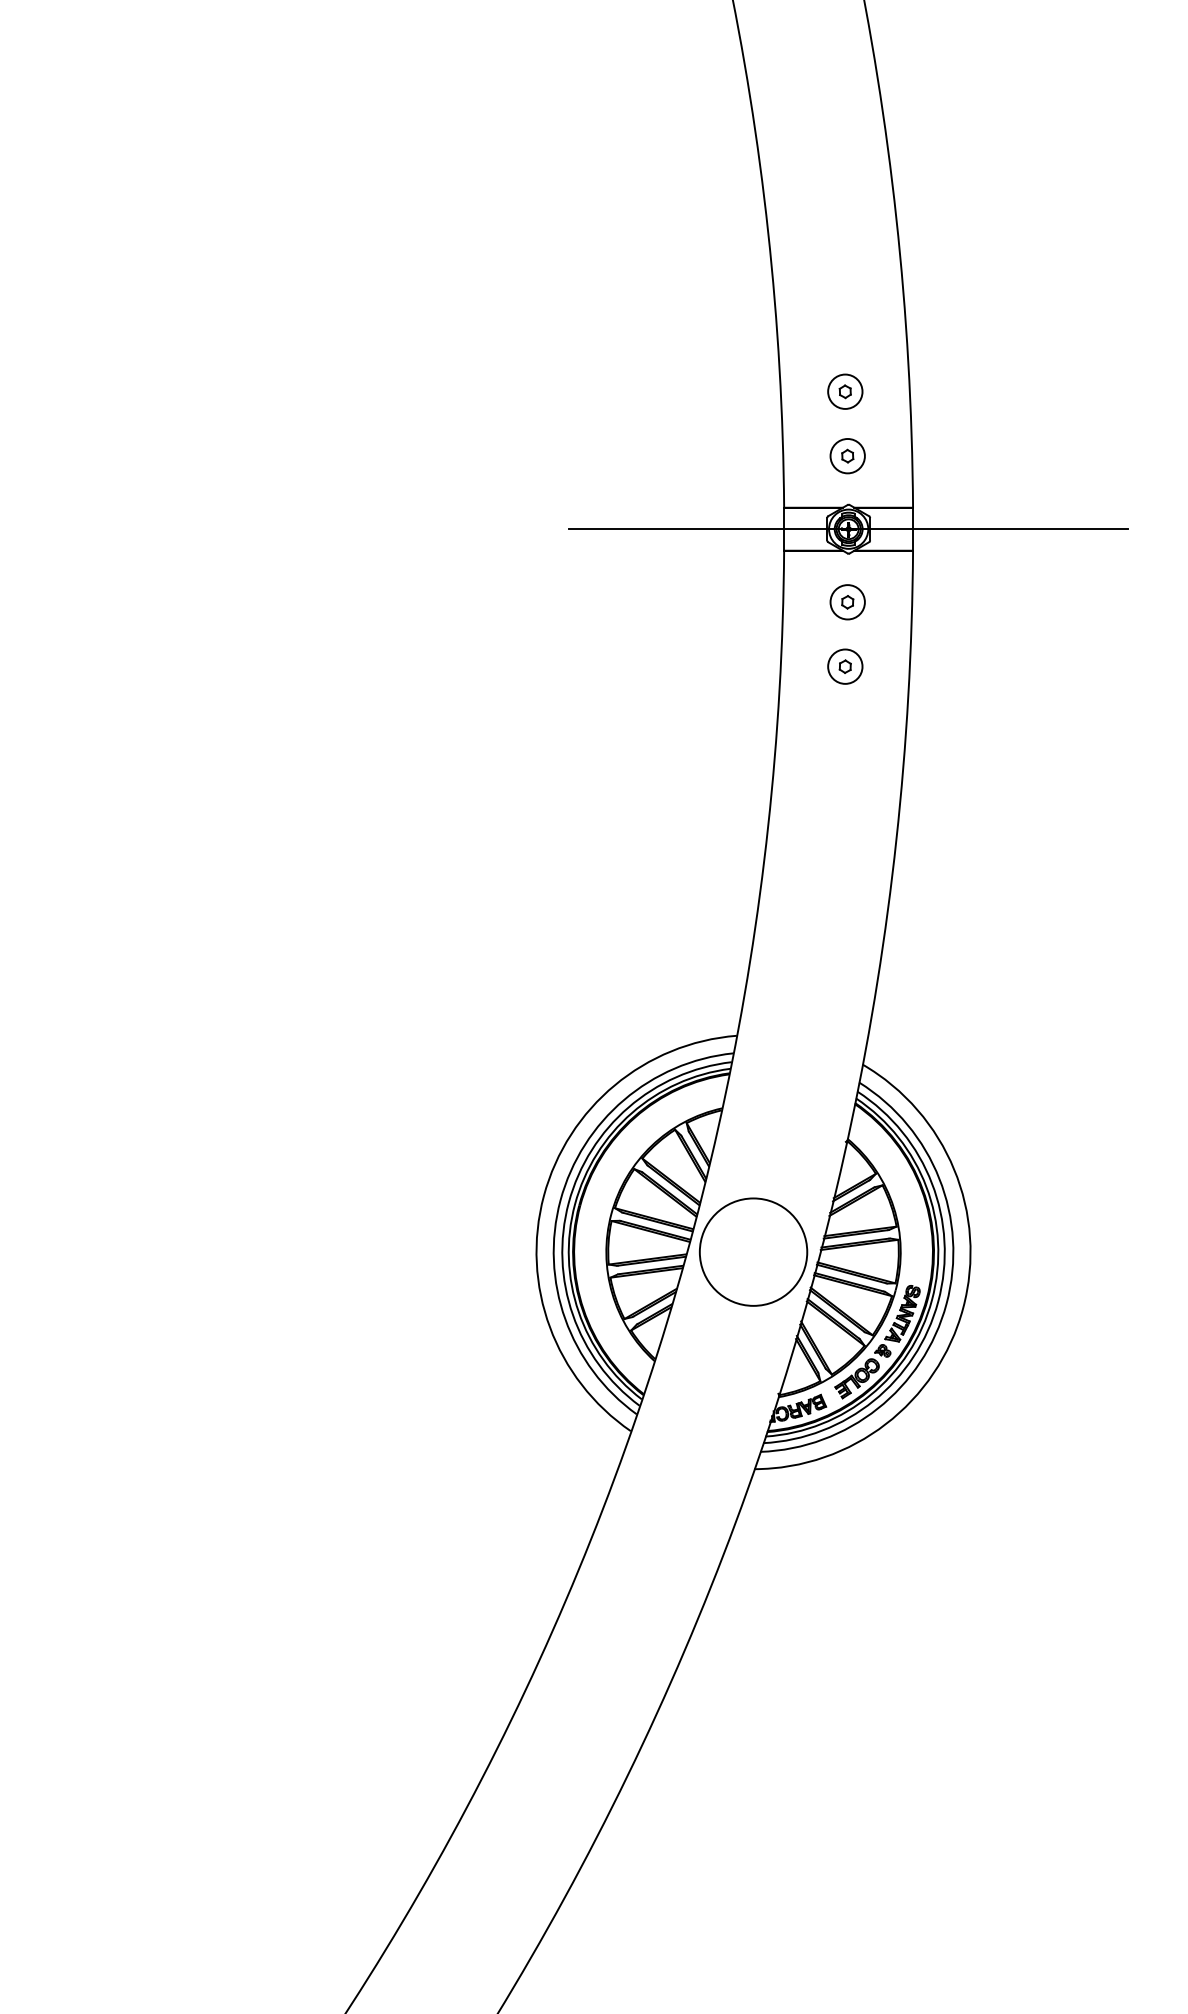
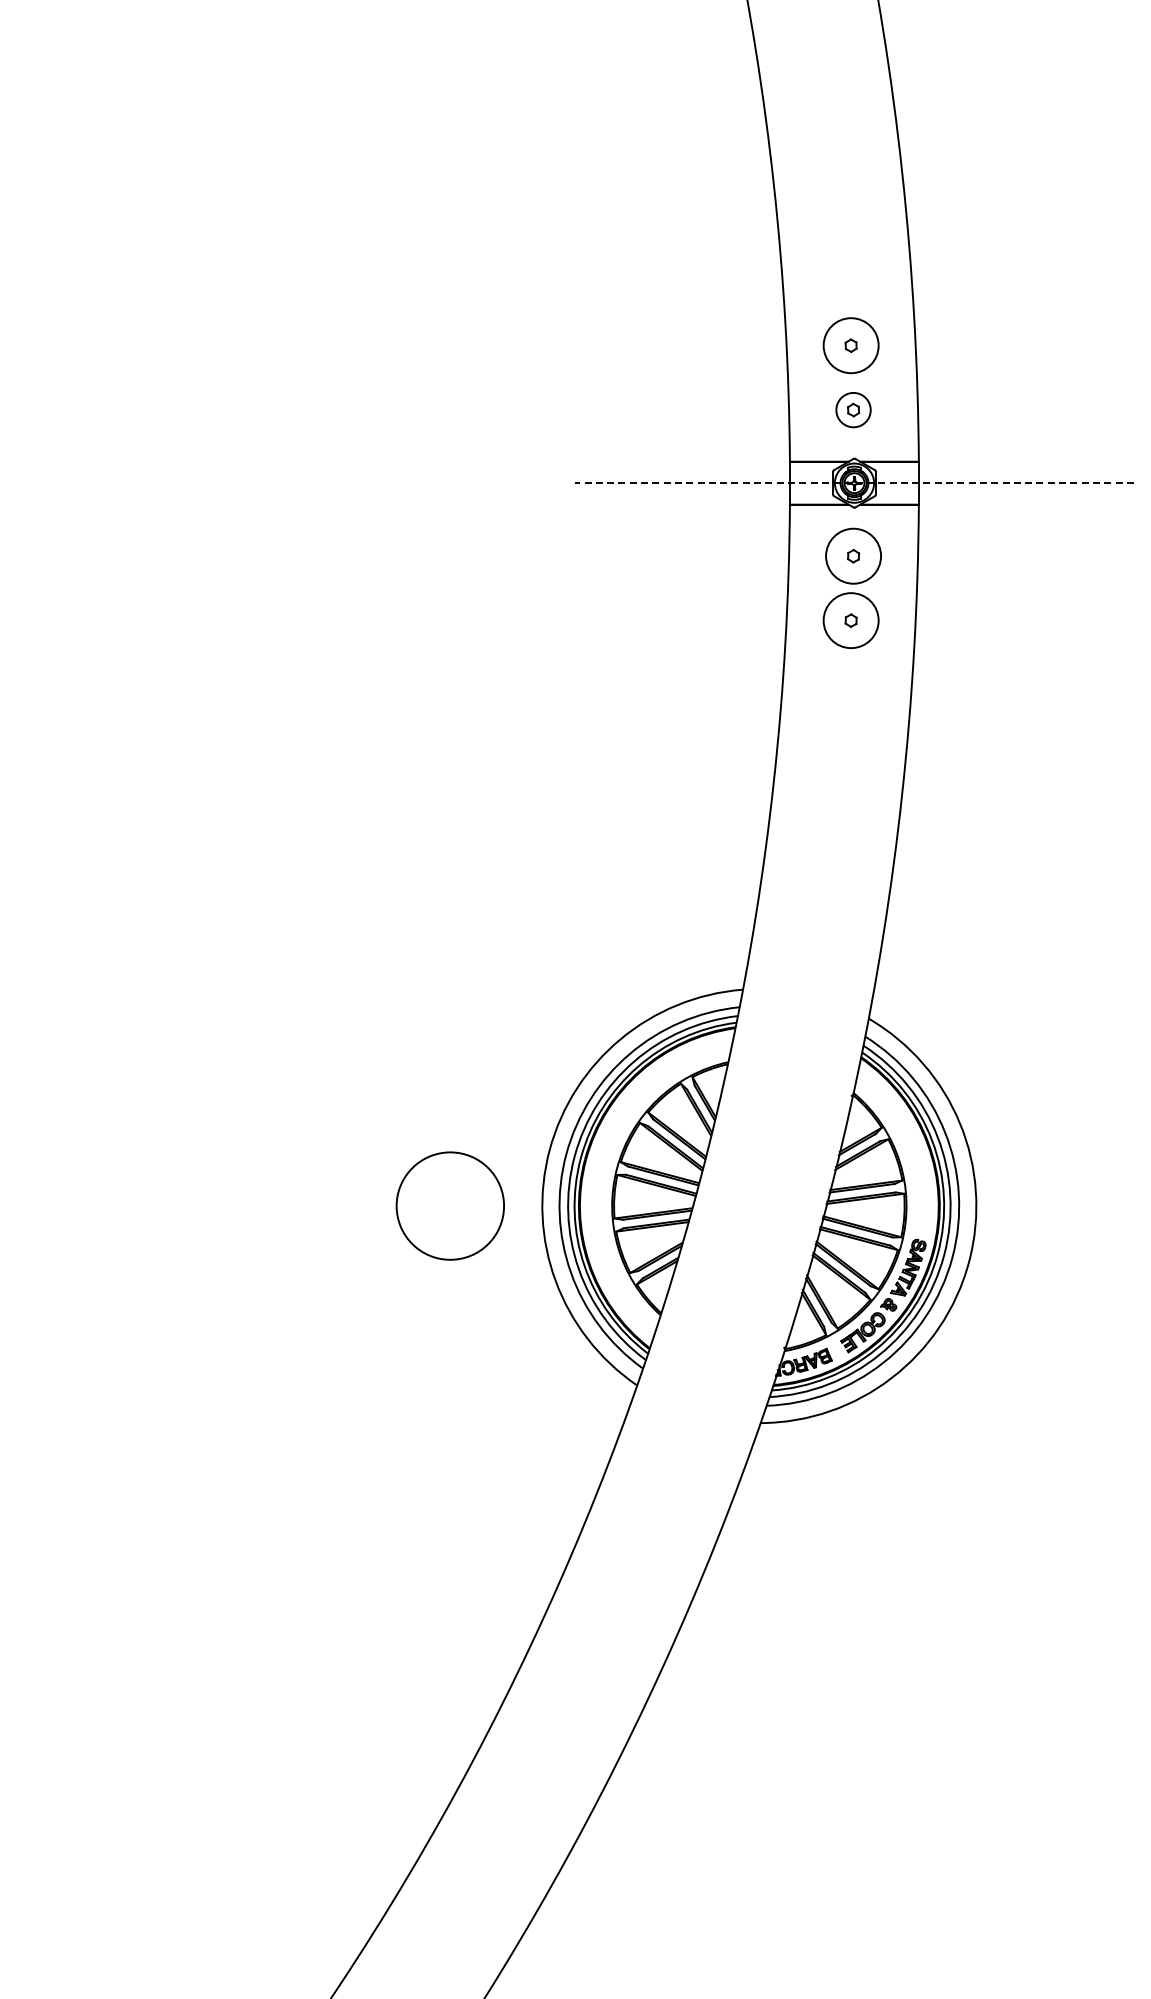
circle: (845, 391) -> (851, 345), size x1.6
line: (848, 529) -> (854, 483), solid -> dashed
circle: (847, 602) -> (853, 556), size x1.6
circle: (845, 666) -> (851, 620), size x1.6
circle: (753, 1251) -> (450, 1205), moved

